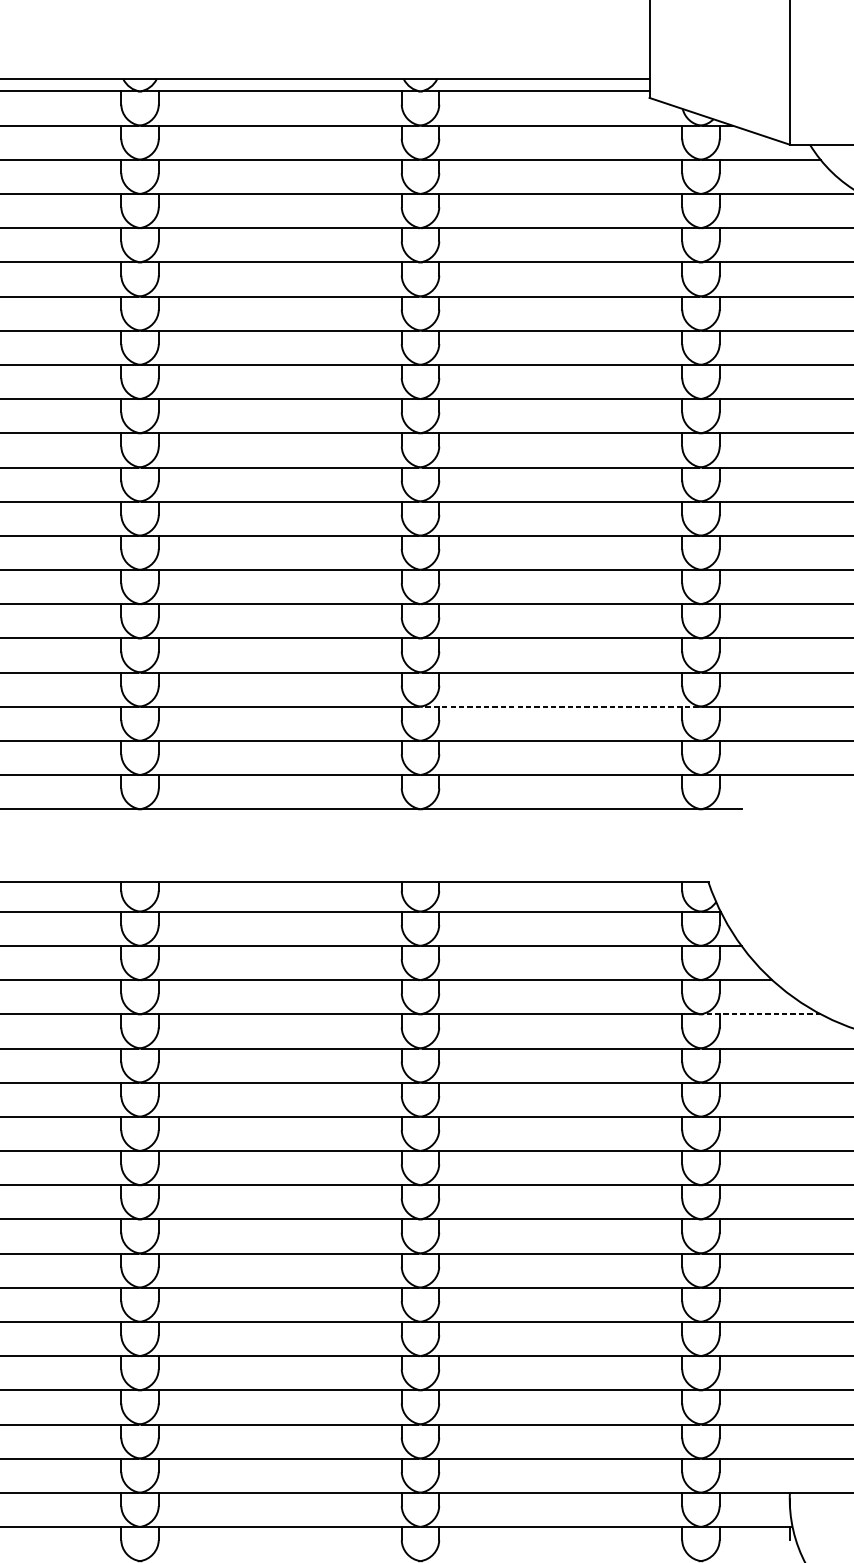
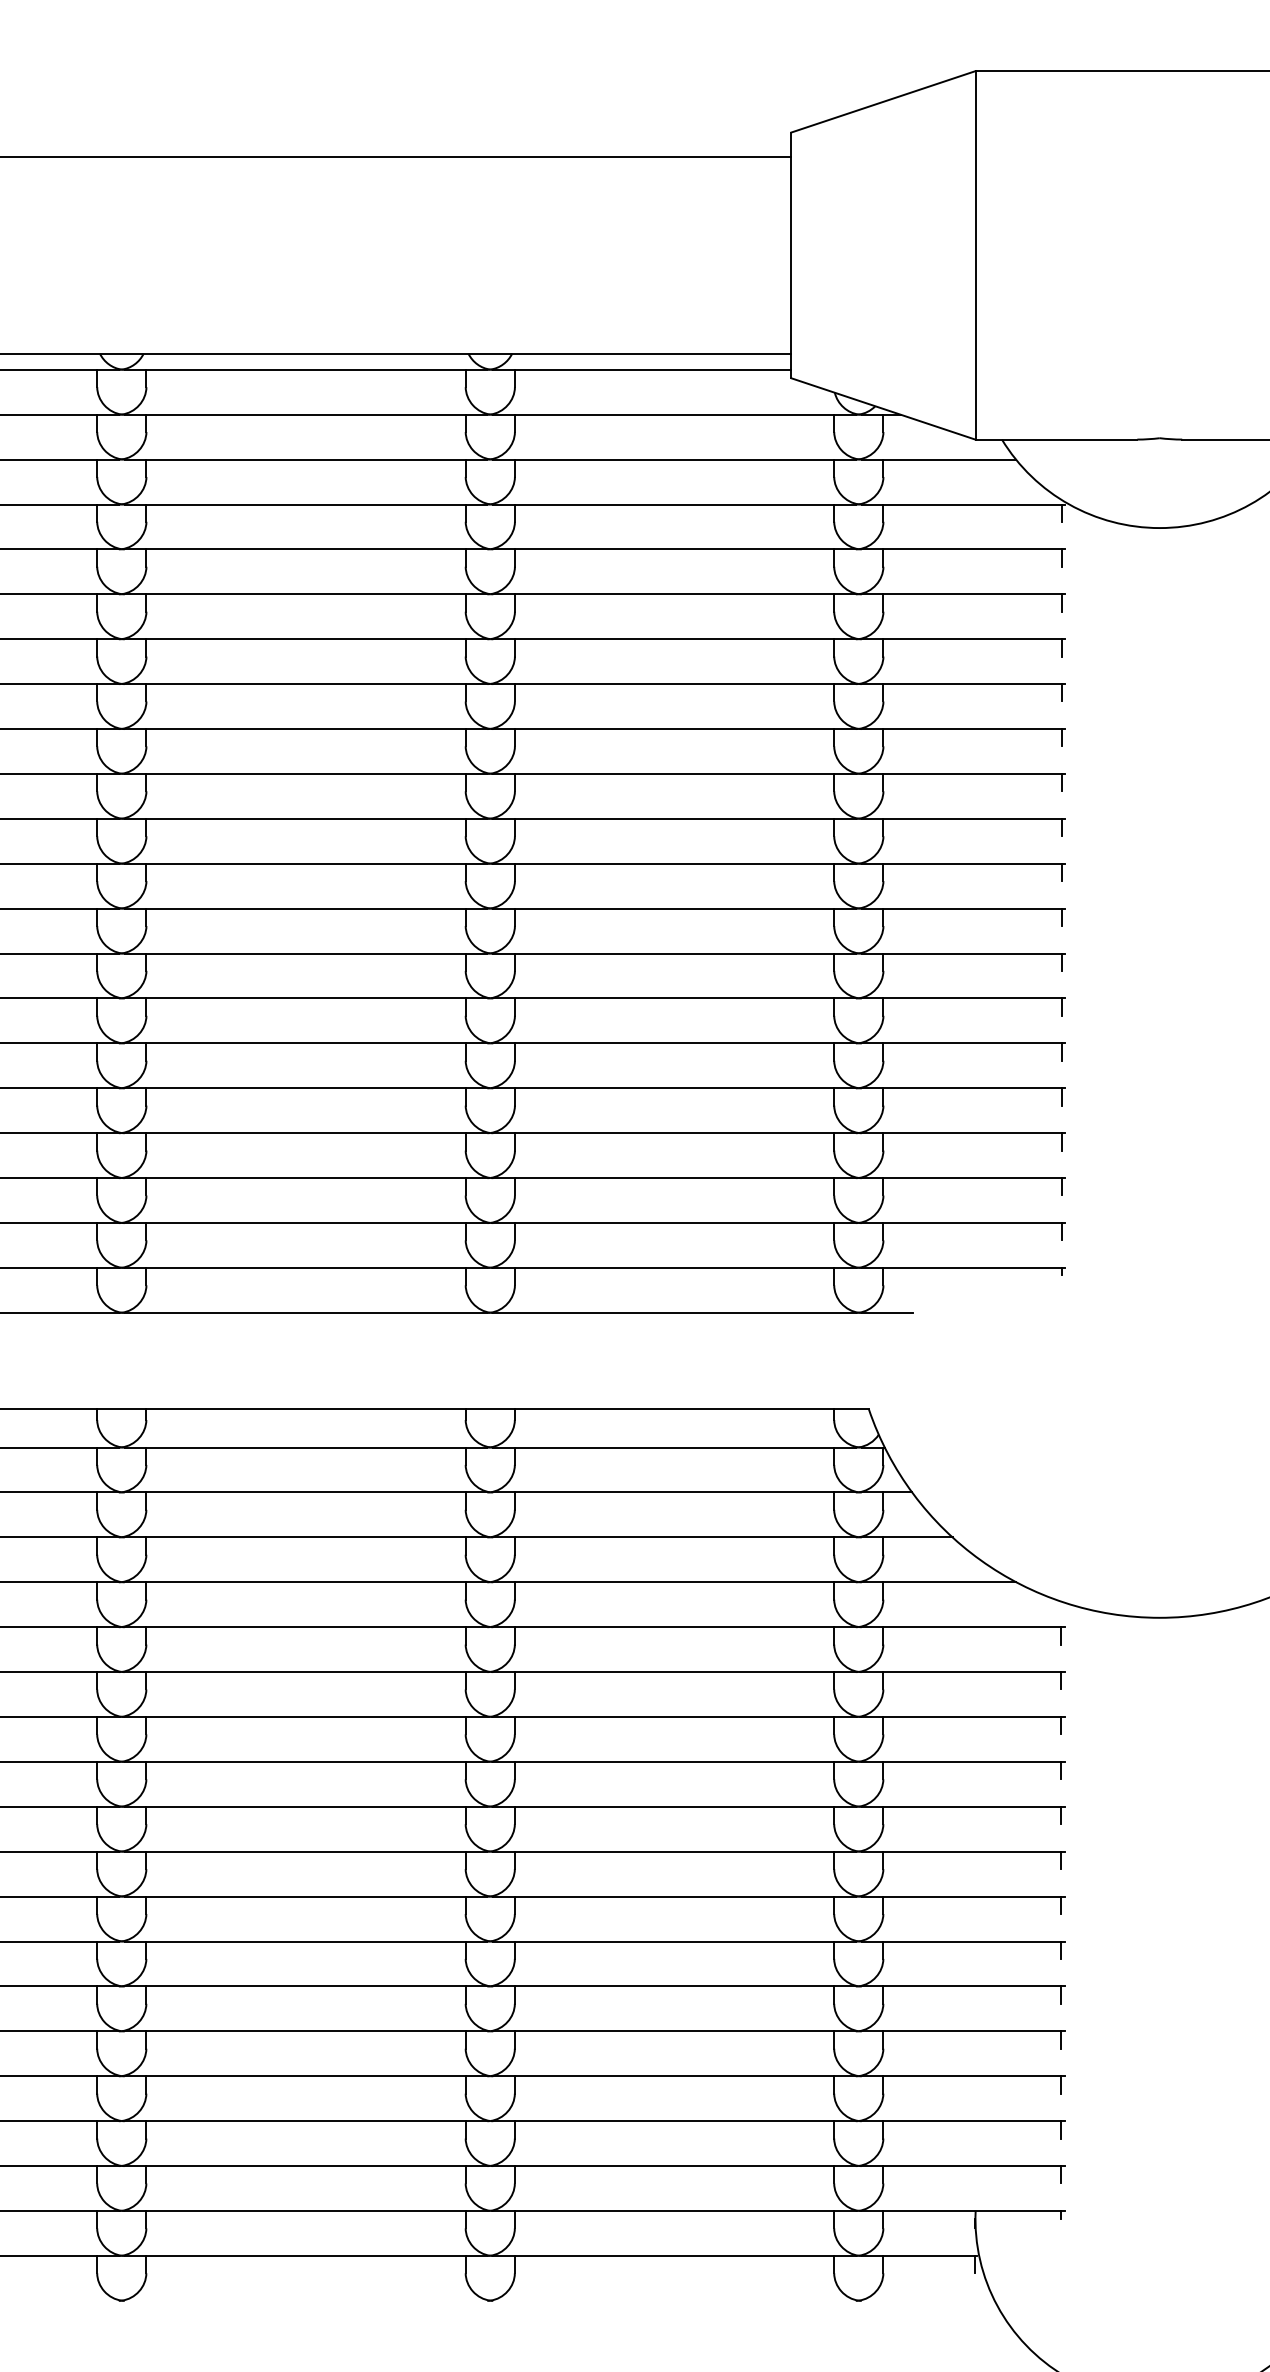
line: (560, 707) -> (674, 1178), dashed -> solid
line: (761, 1014) -> (938, 1582), dashed -> solid

